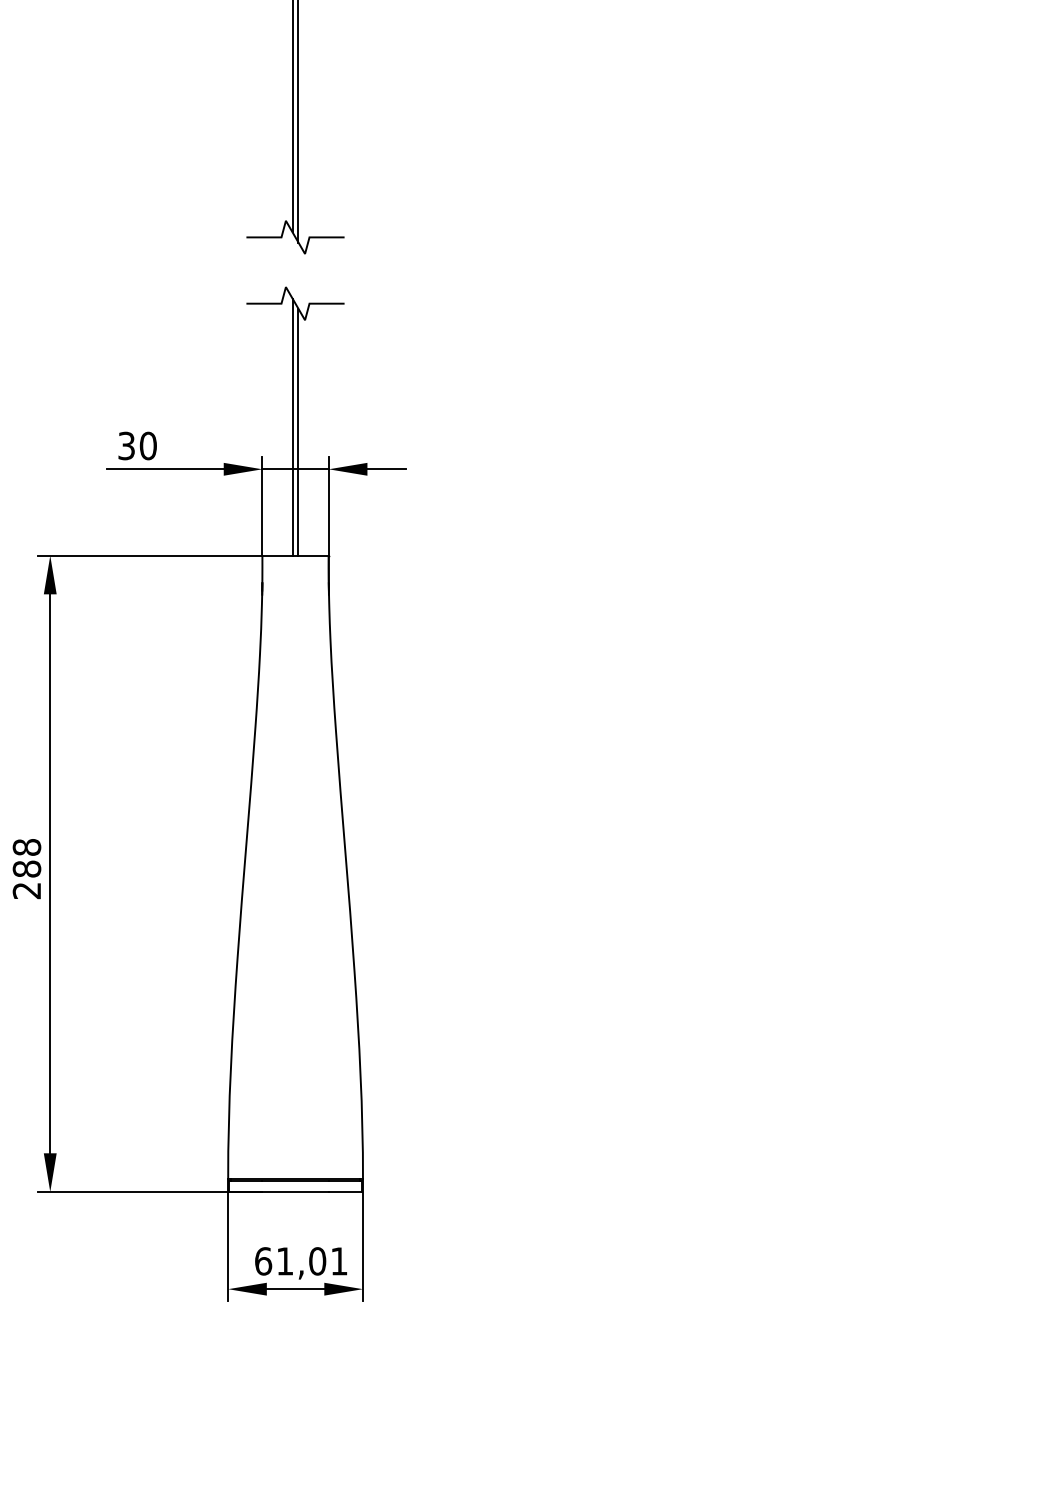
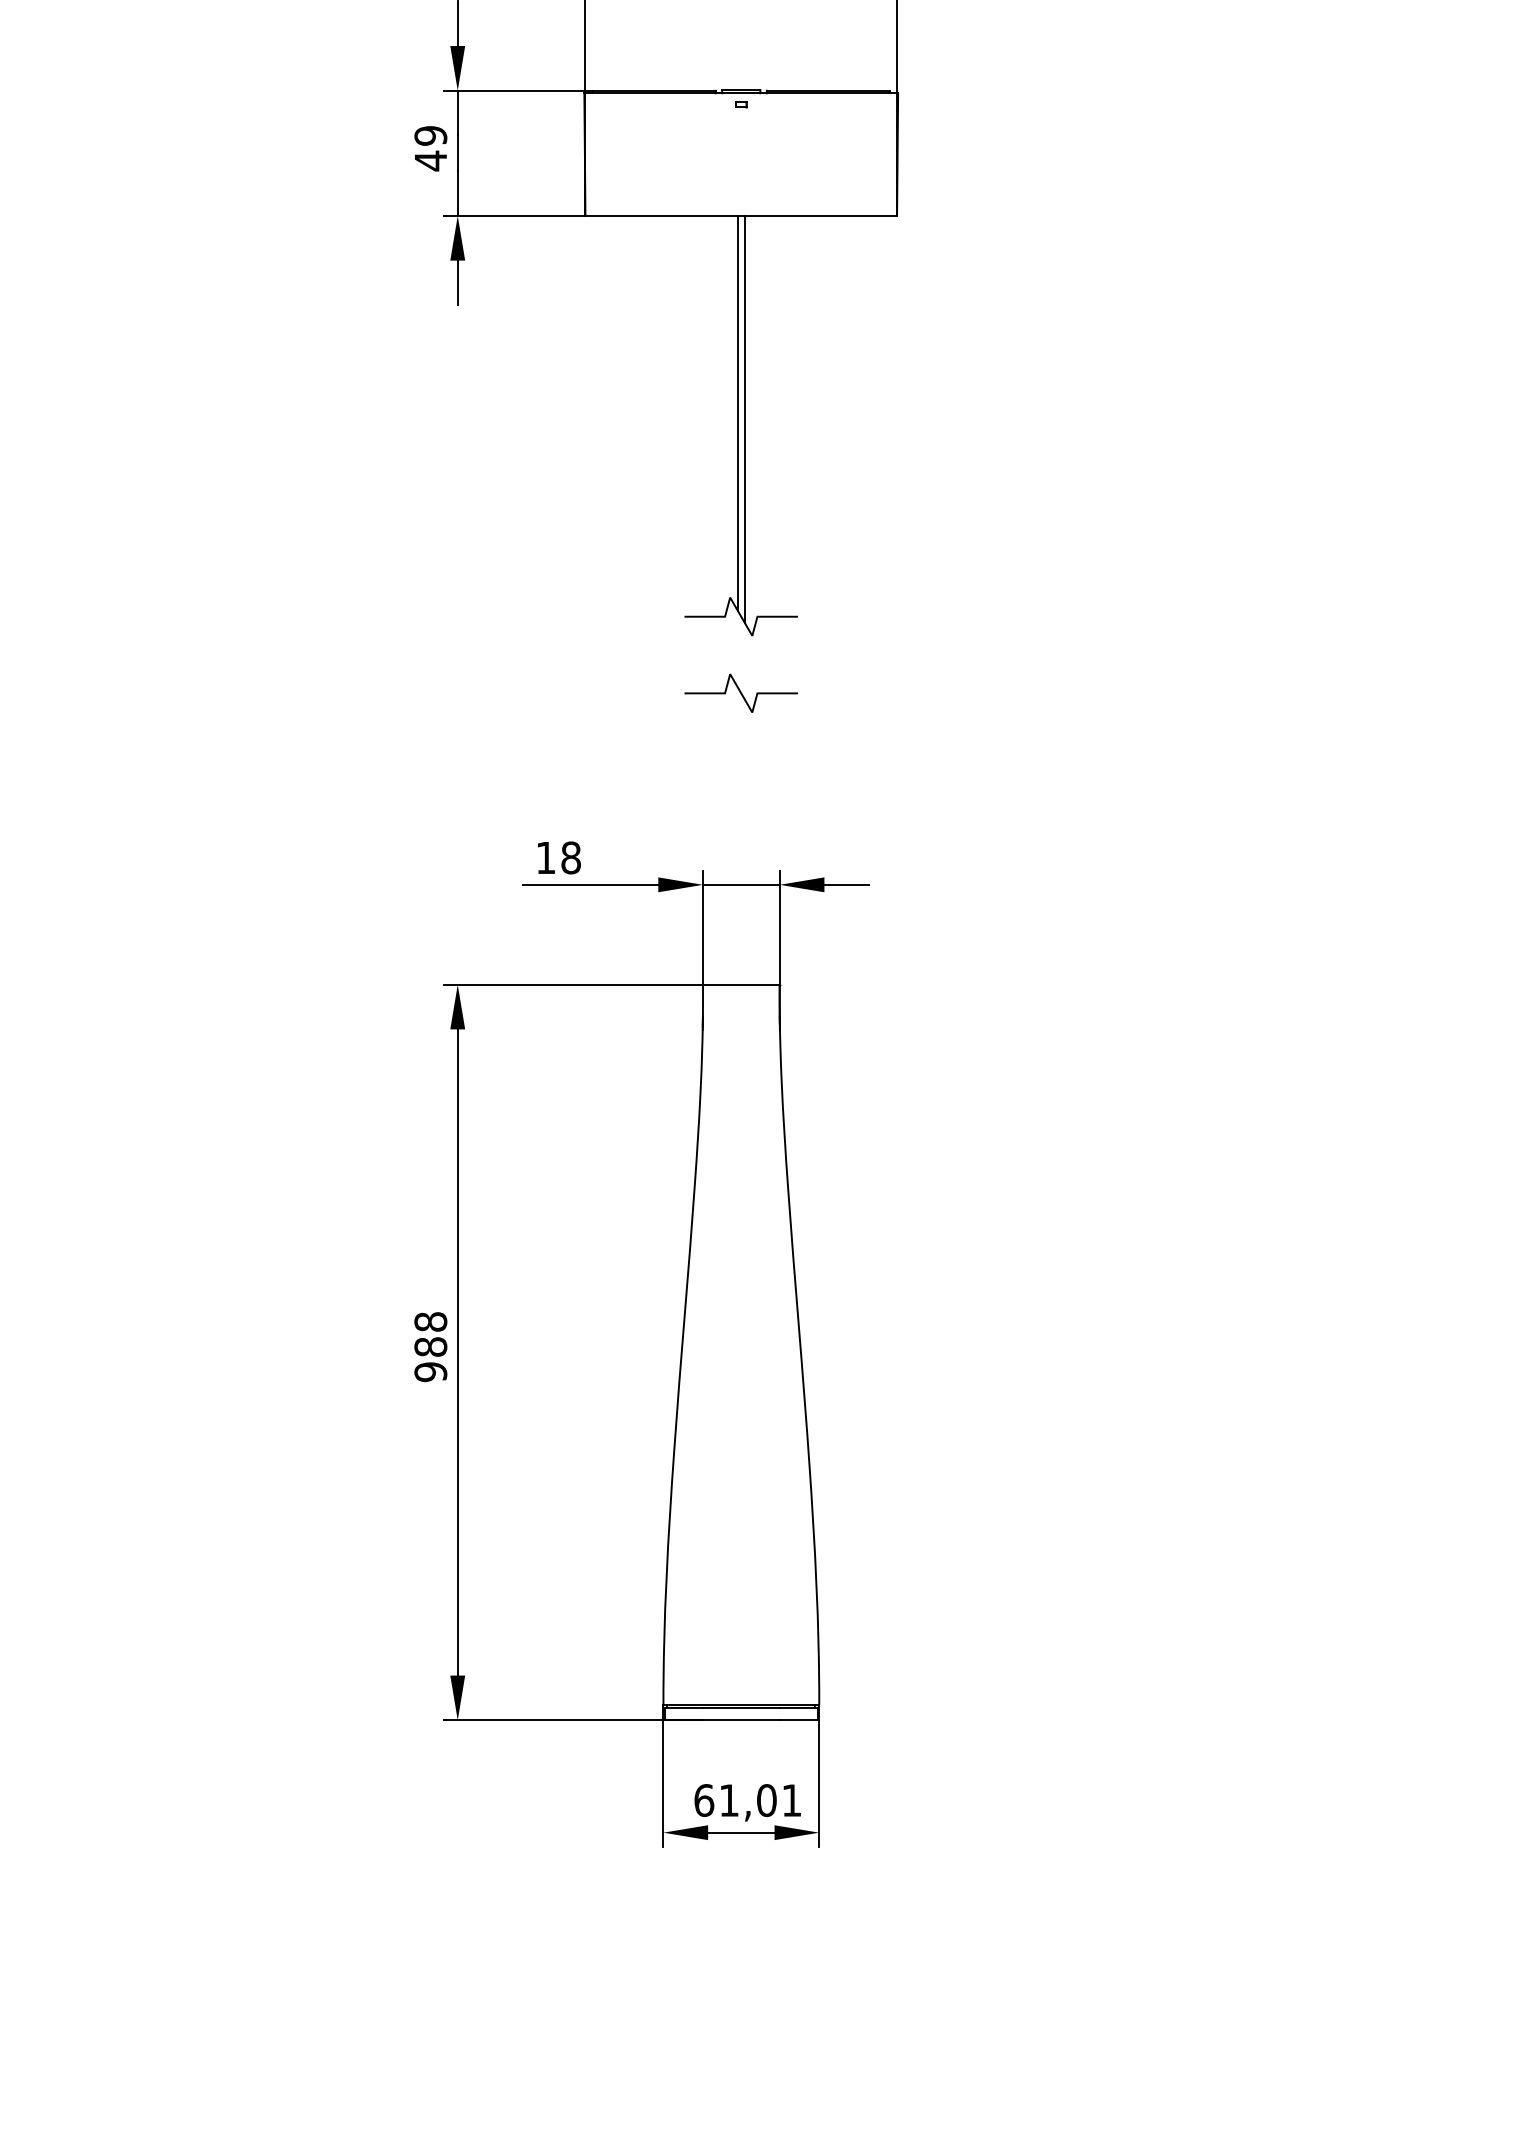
line: (292, 426) -> (737, 835), removed
line: (298, 431) -> (744, 841), removed
text: (137, 445) -> (558, 857), 30 -> 18
text: (26, 891) -> (430, 1372), 288 -> 988

